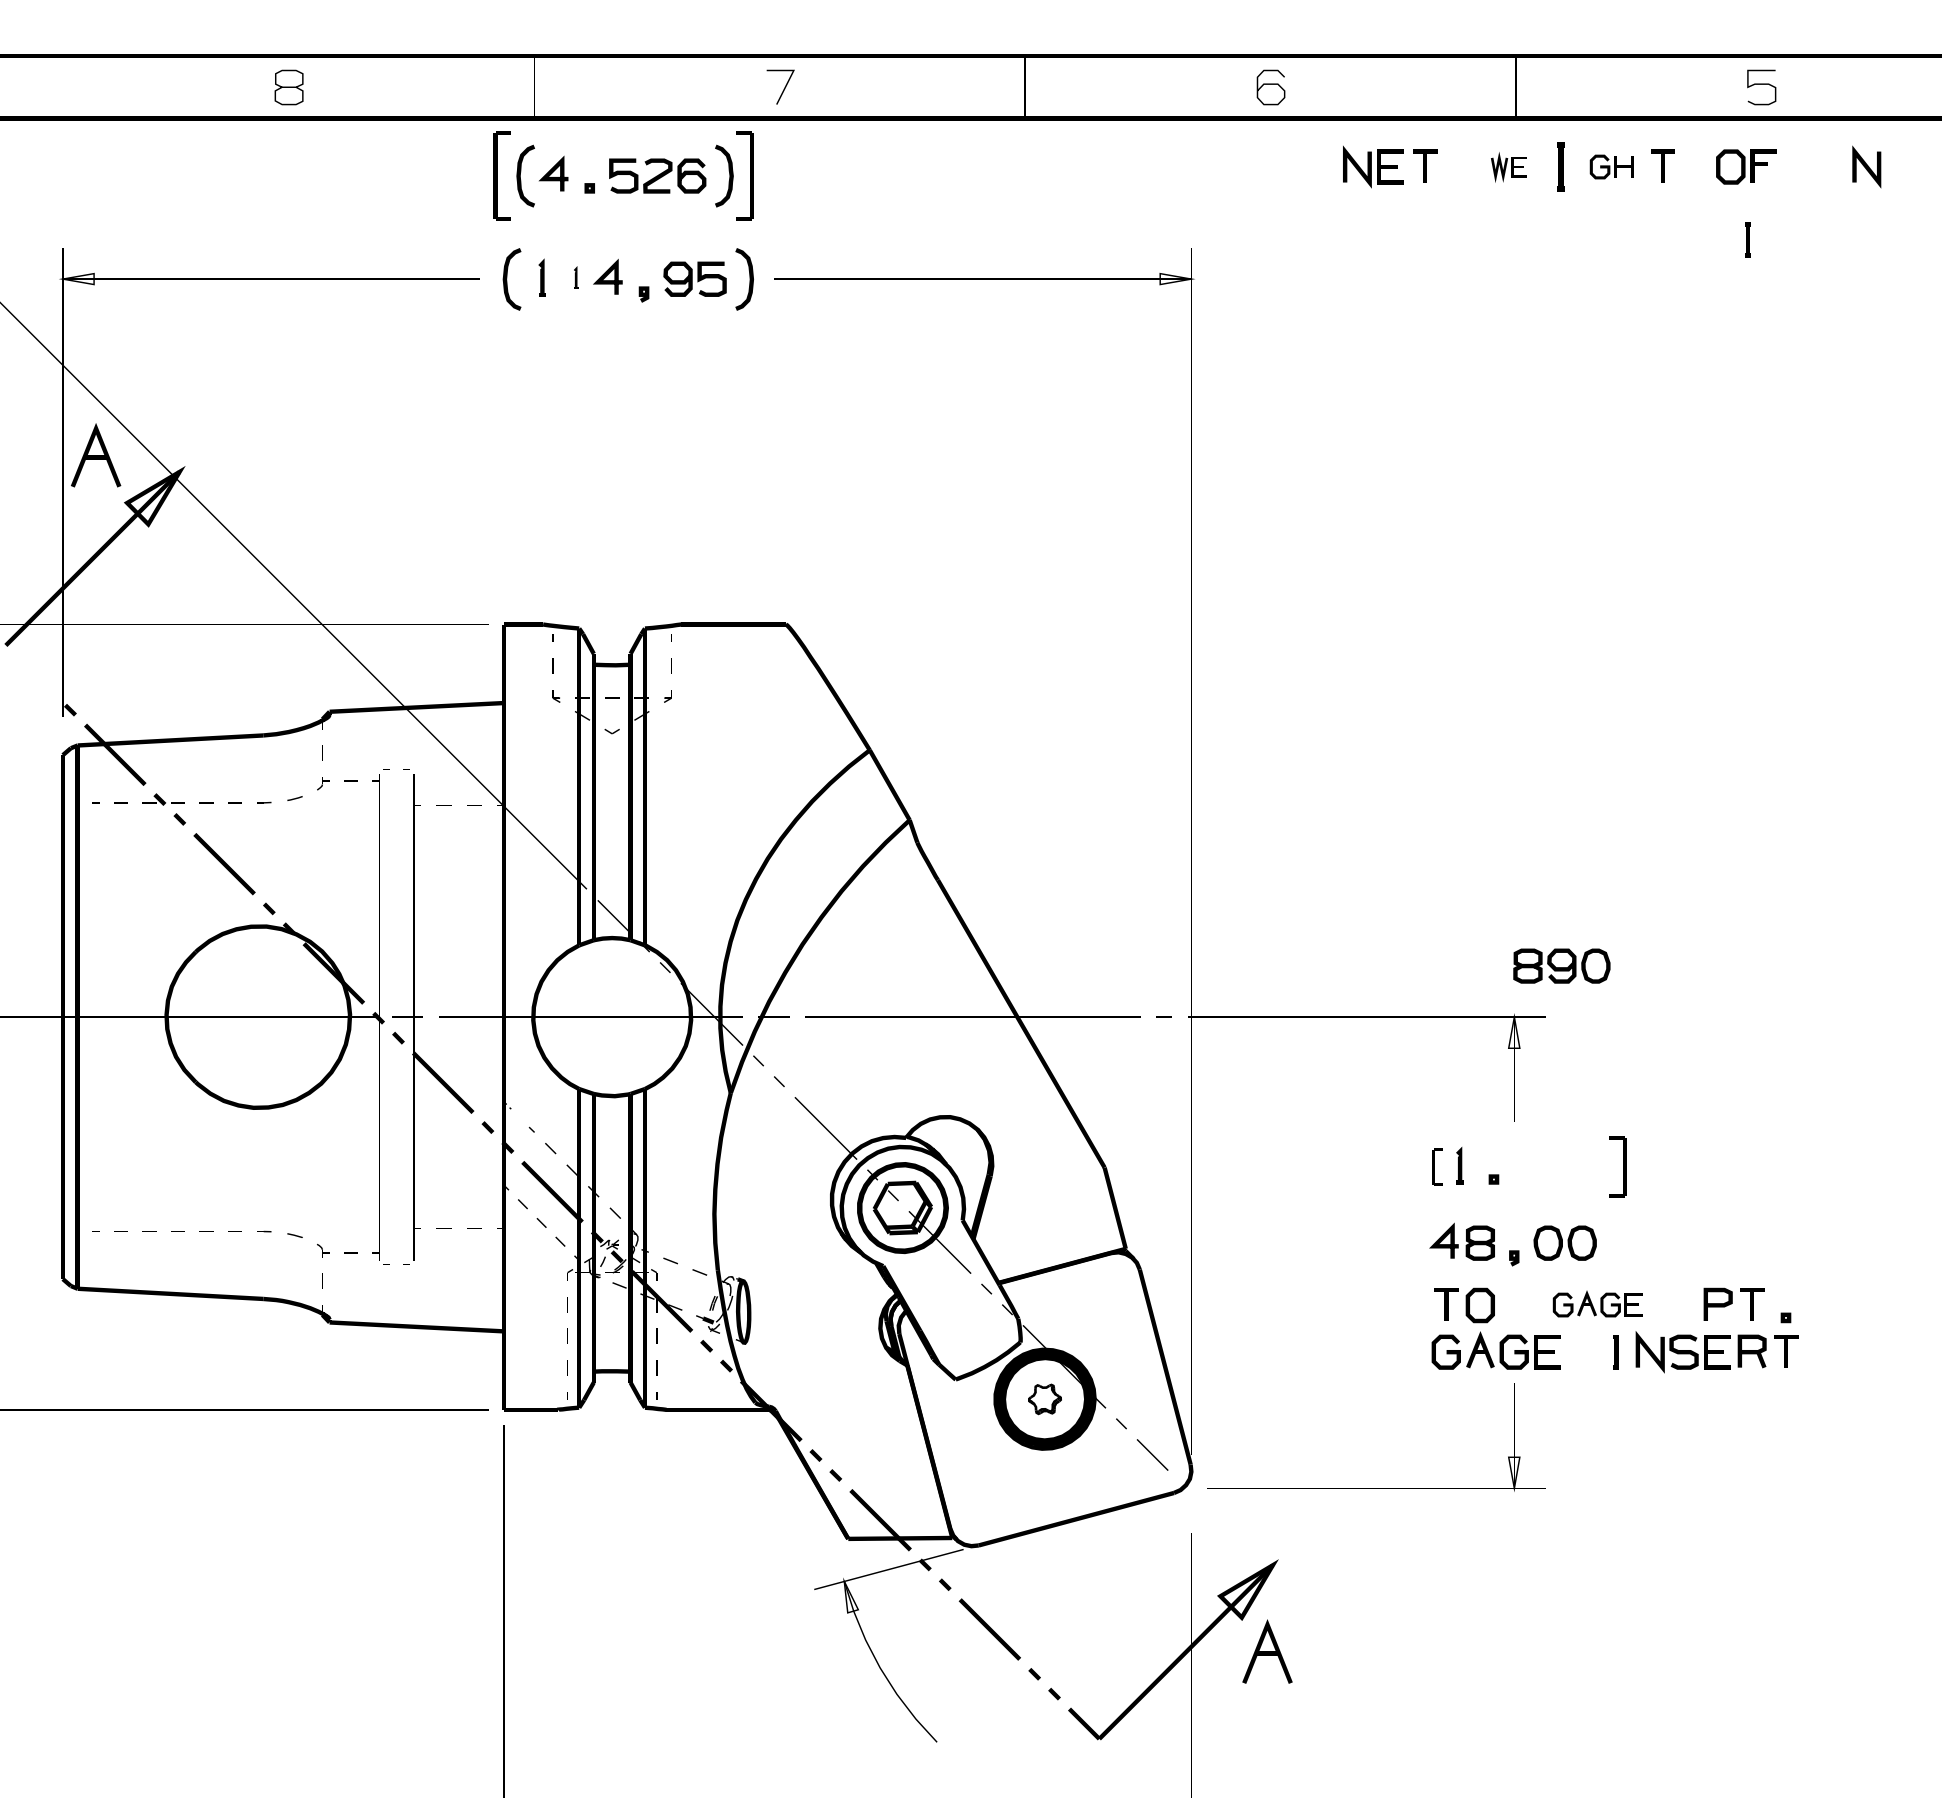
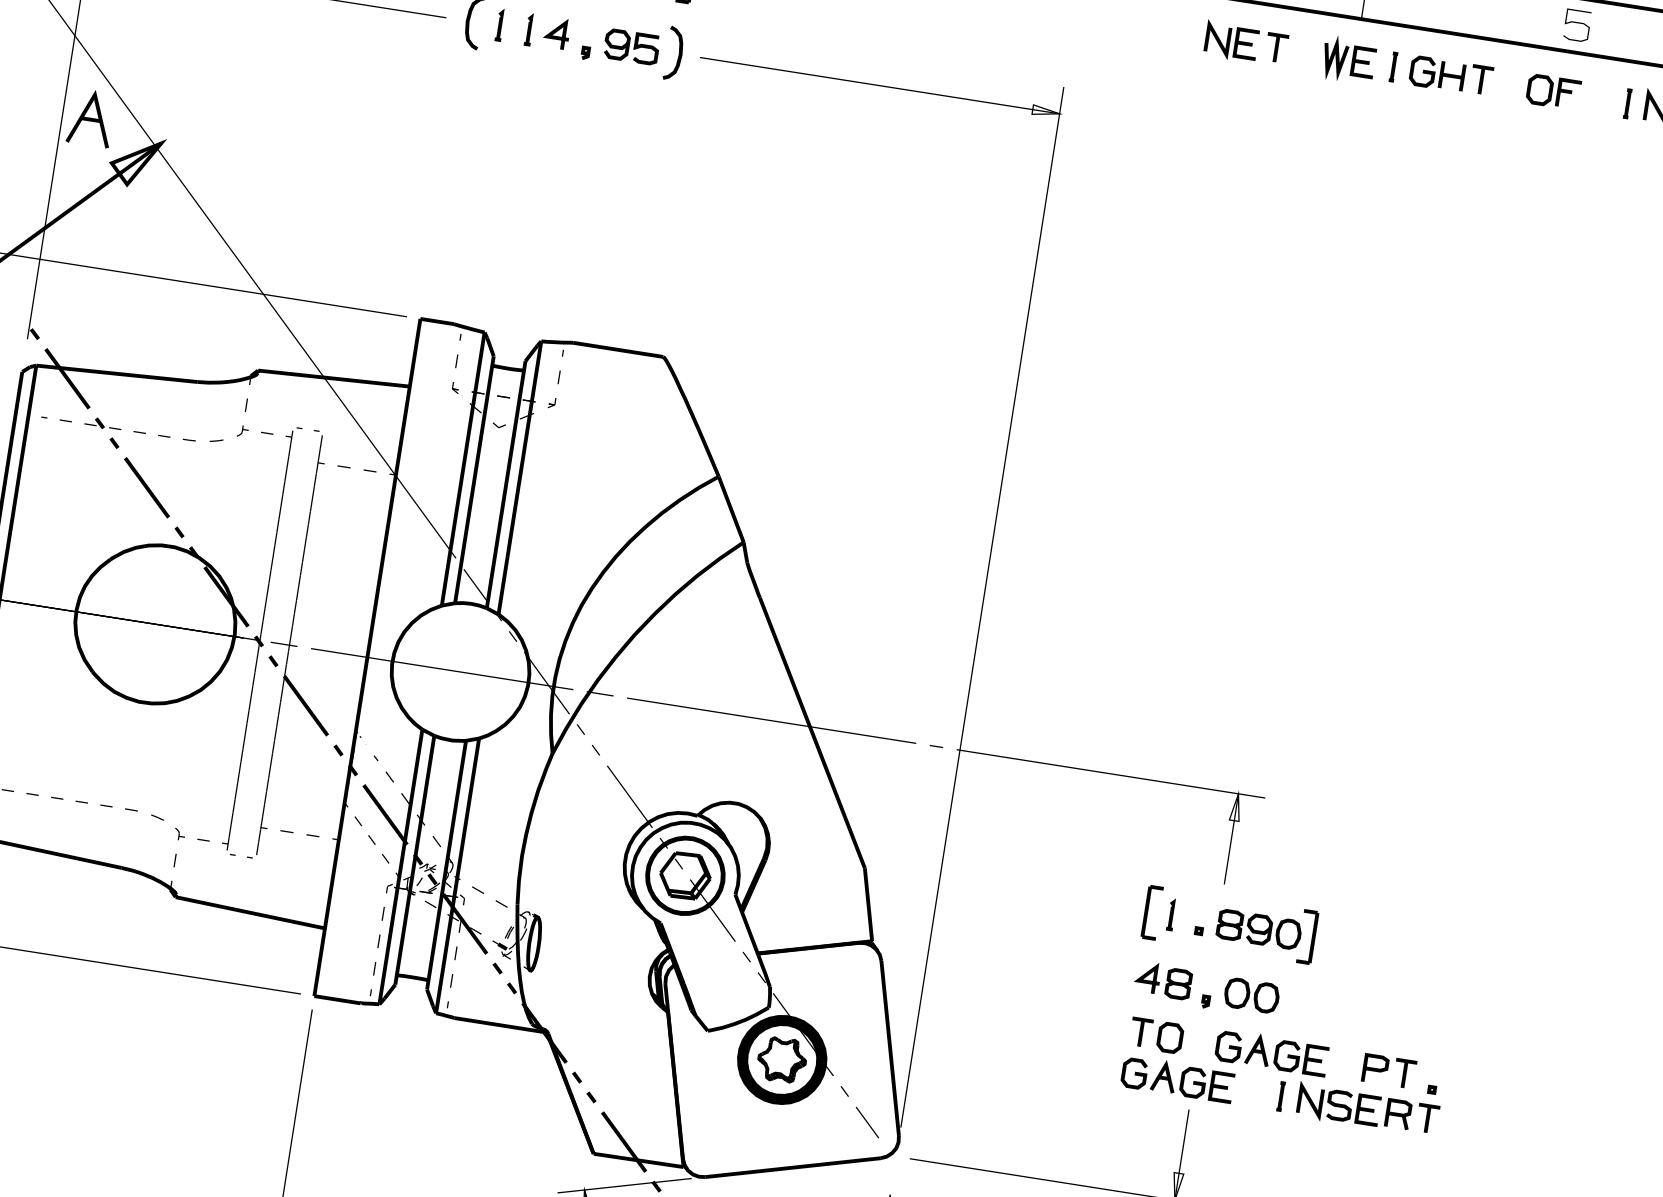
part: (1560, 166) -> (1393, 66), size x0.71
part: (1611, 166) -> (1437, 73), size x1.43
part: (1508, 167) -> (1348, 60), size x1.67
part: (1747, 239) -> (1627, 103), moved
part: (575, 277) -> (528, 29), size x1.67
part: (1561, 965) -> (1258, 929), moved
part: (1437, 1166) -> (1152, 912), size x1.67
part: (1597, 1303) -> (1271, 1052), size x1.43
part: (1044, 1399) -> (781, 1060), size x1.67

